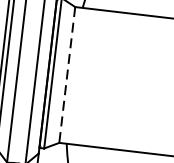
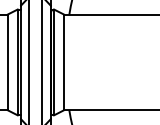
line: (67, 75) -> (64, 62), dashed -> solid

